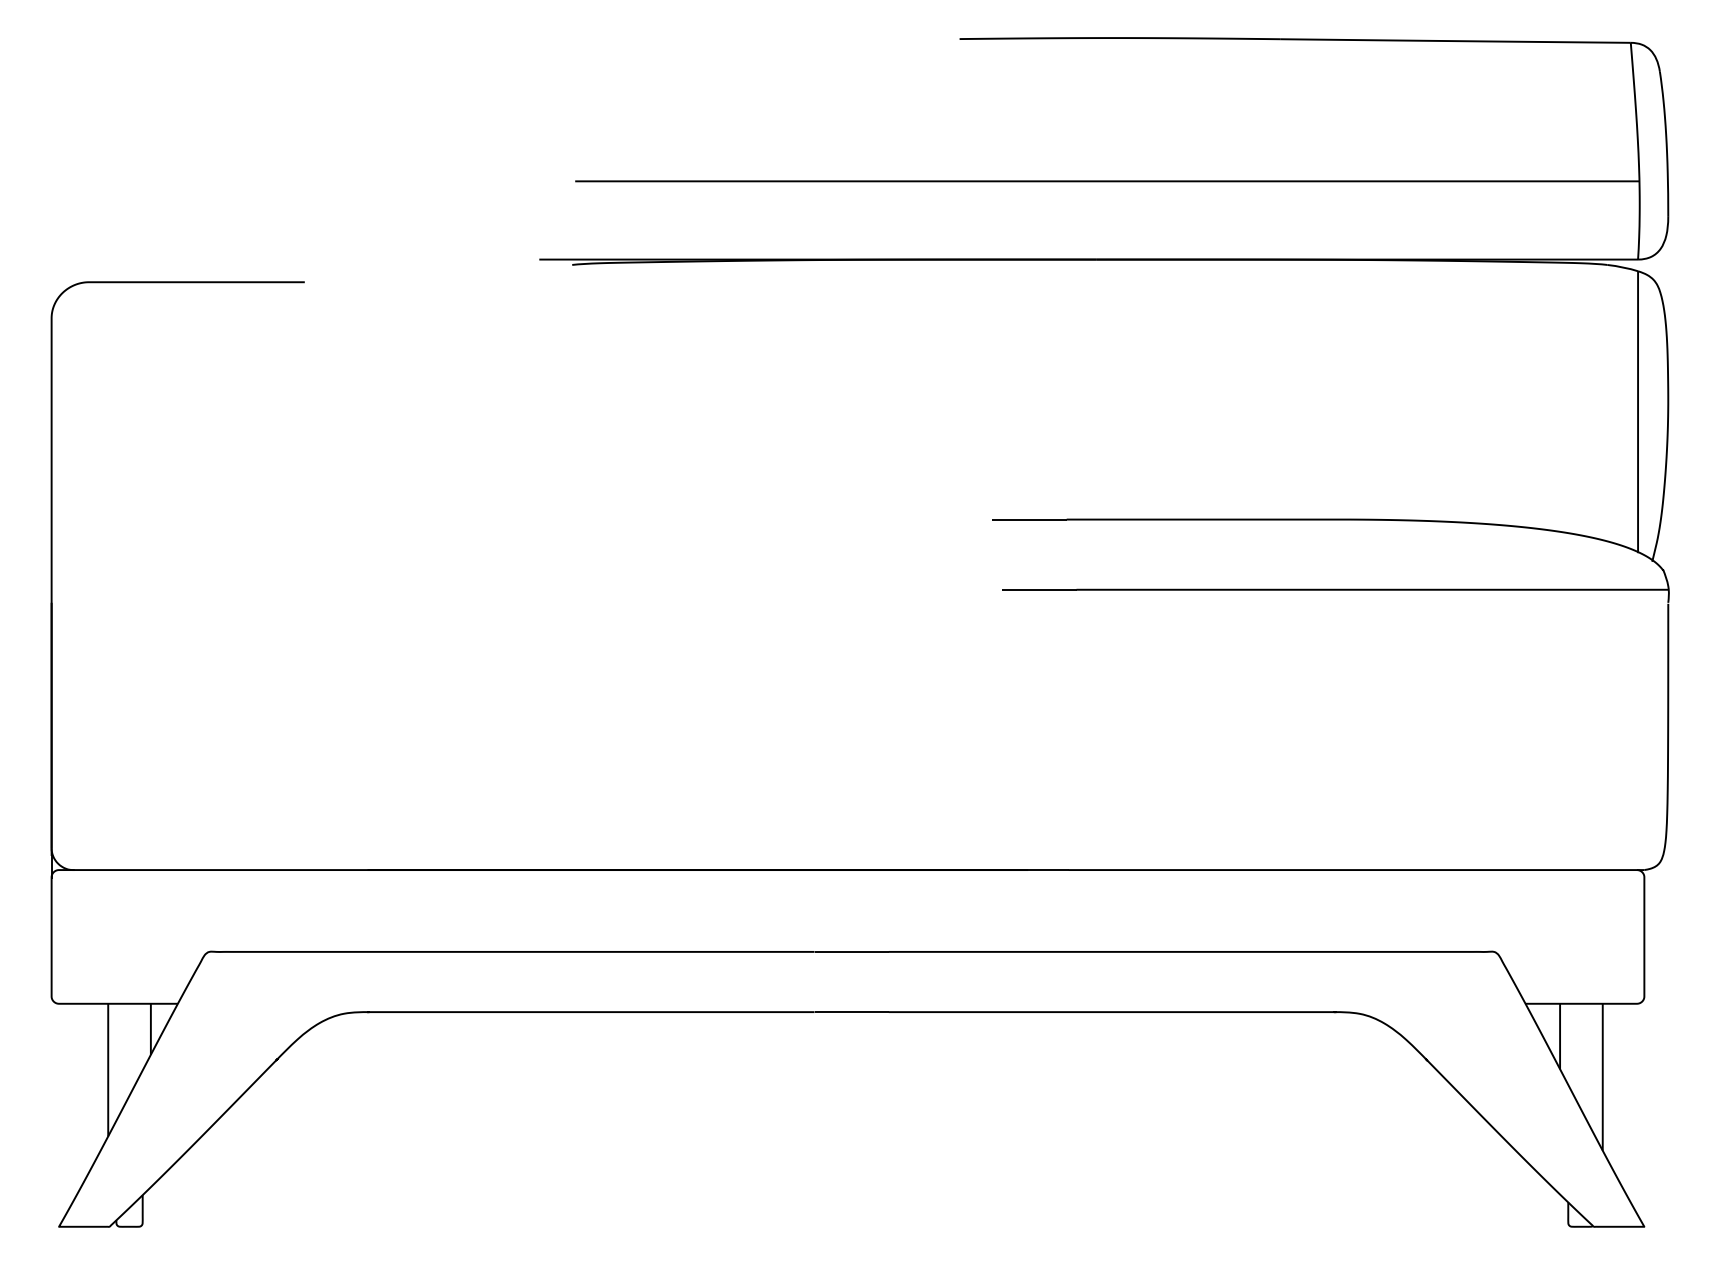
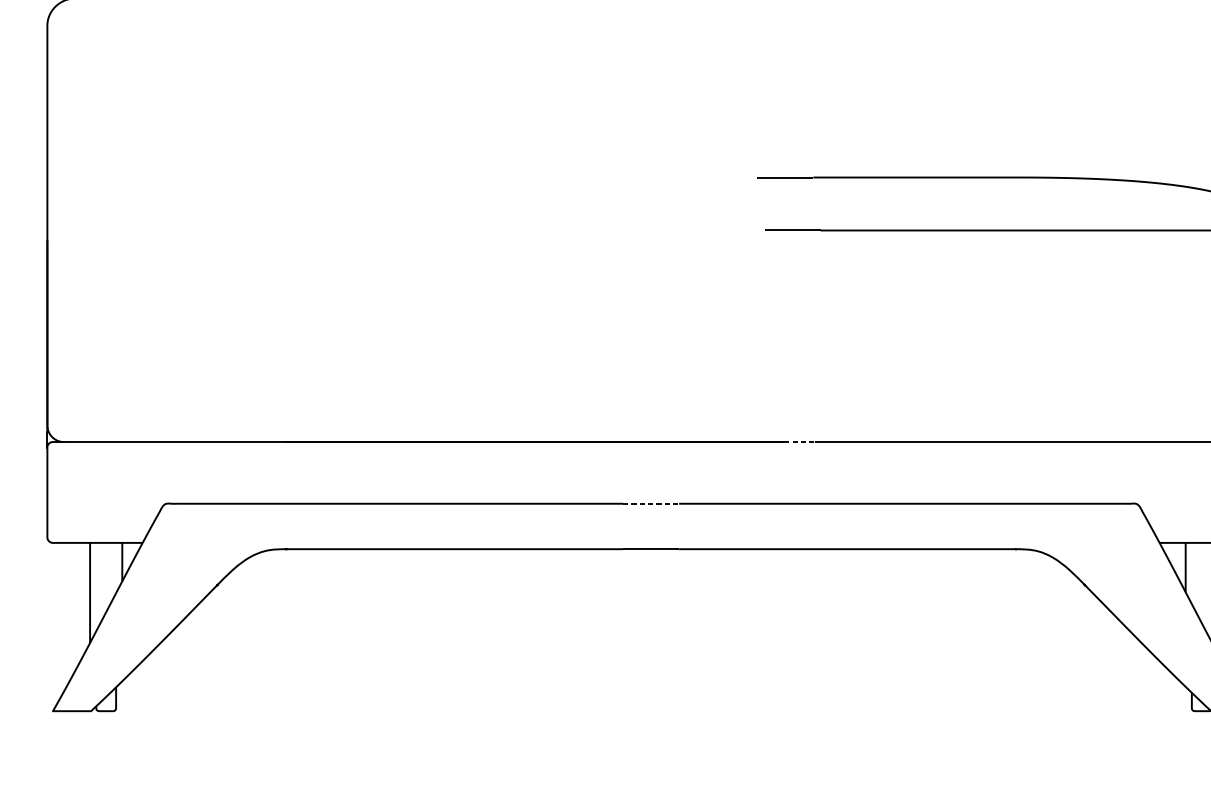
line: (1048, 870) -> (799, 442), solid -> dashed
line: (852, 951) -> (651, 503), solid -> dashed

